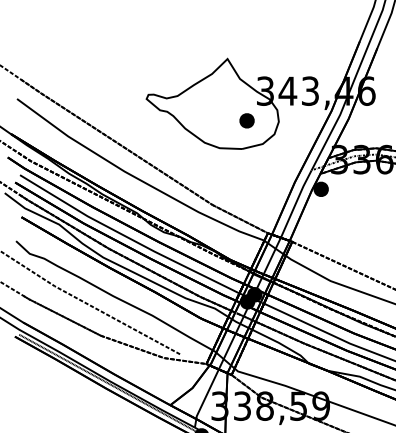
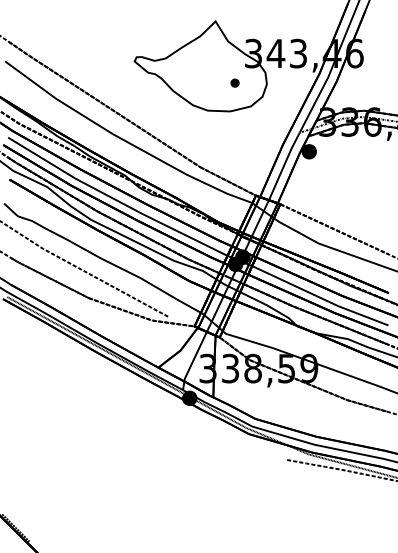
part: (246, 120) -> (234, 82), size x0.6

